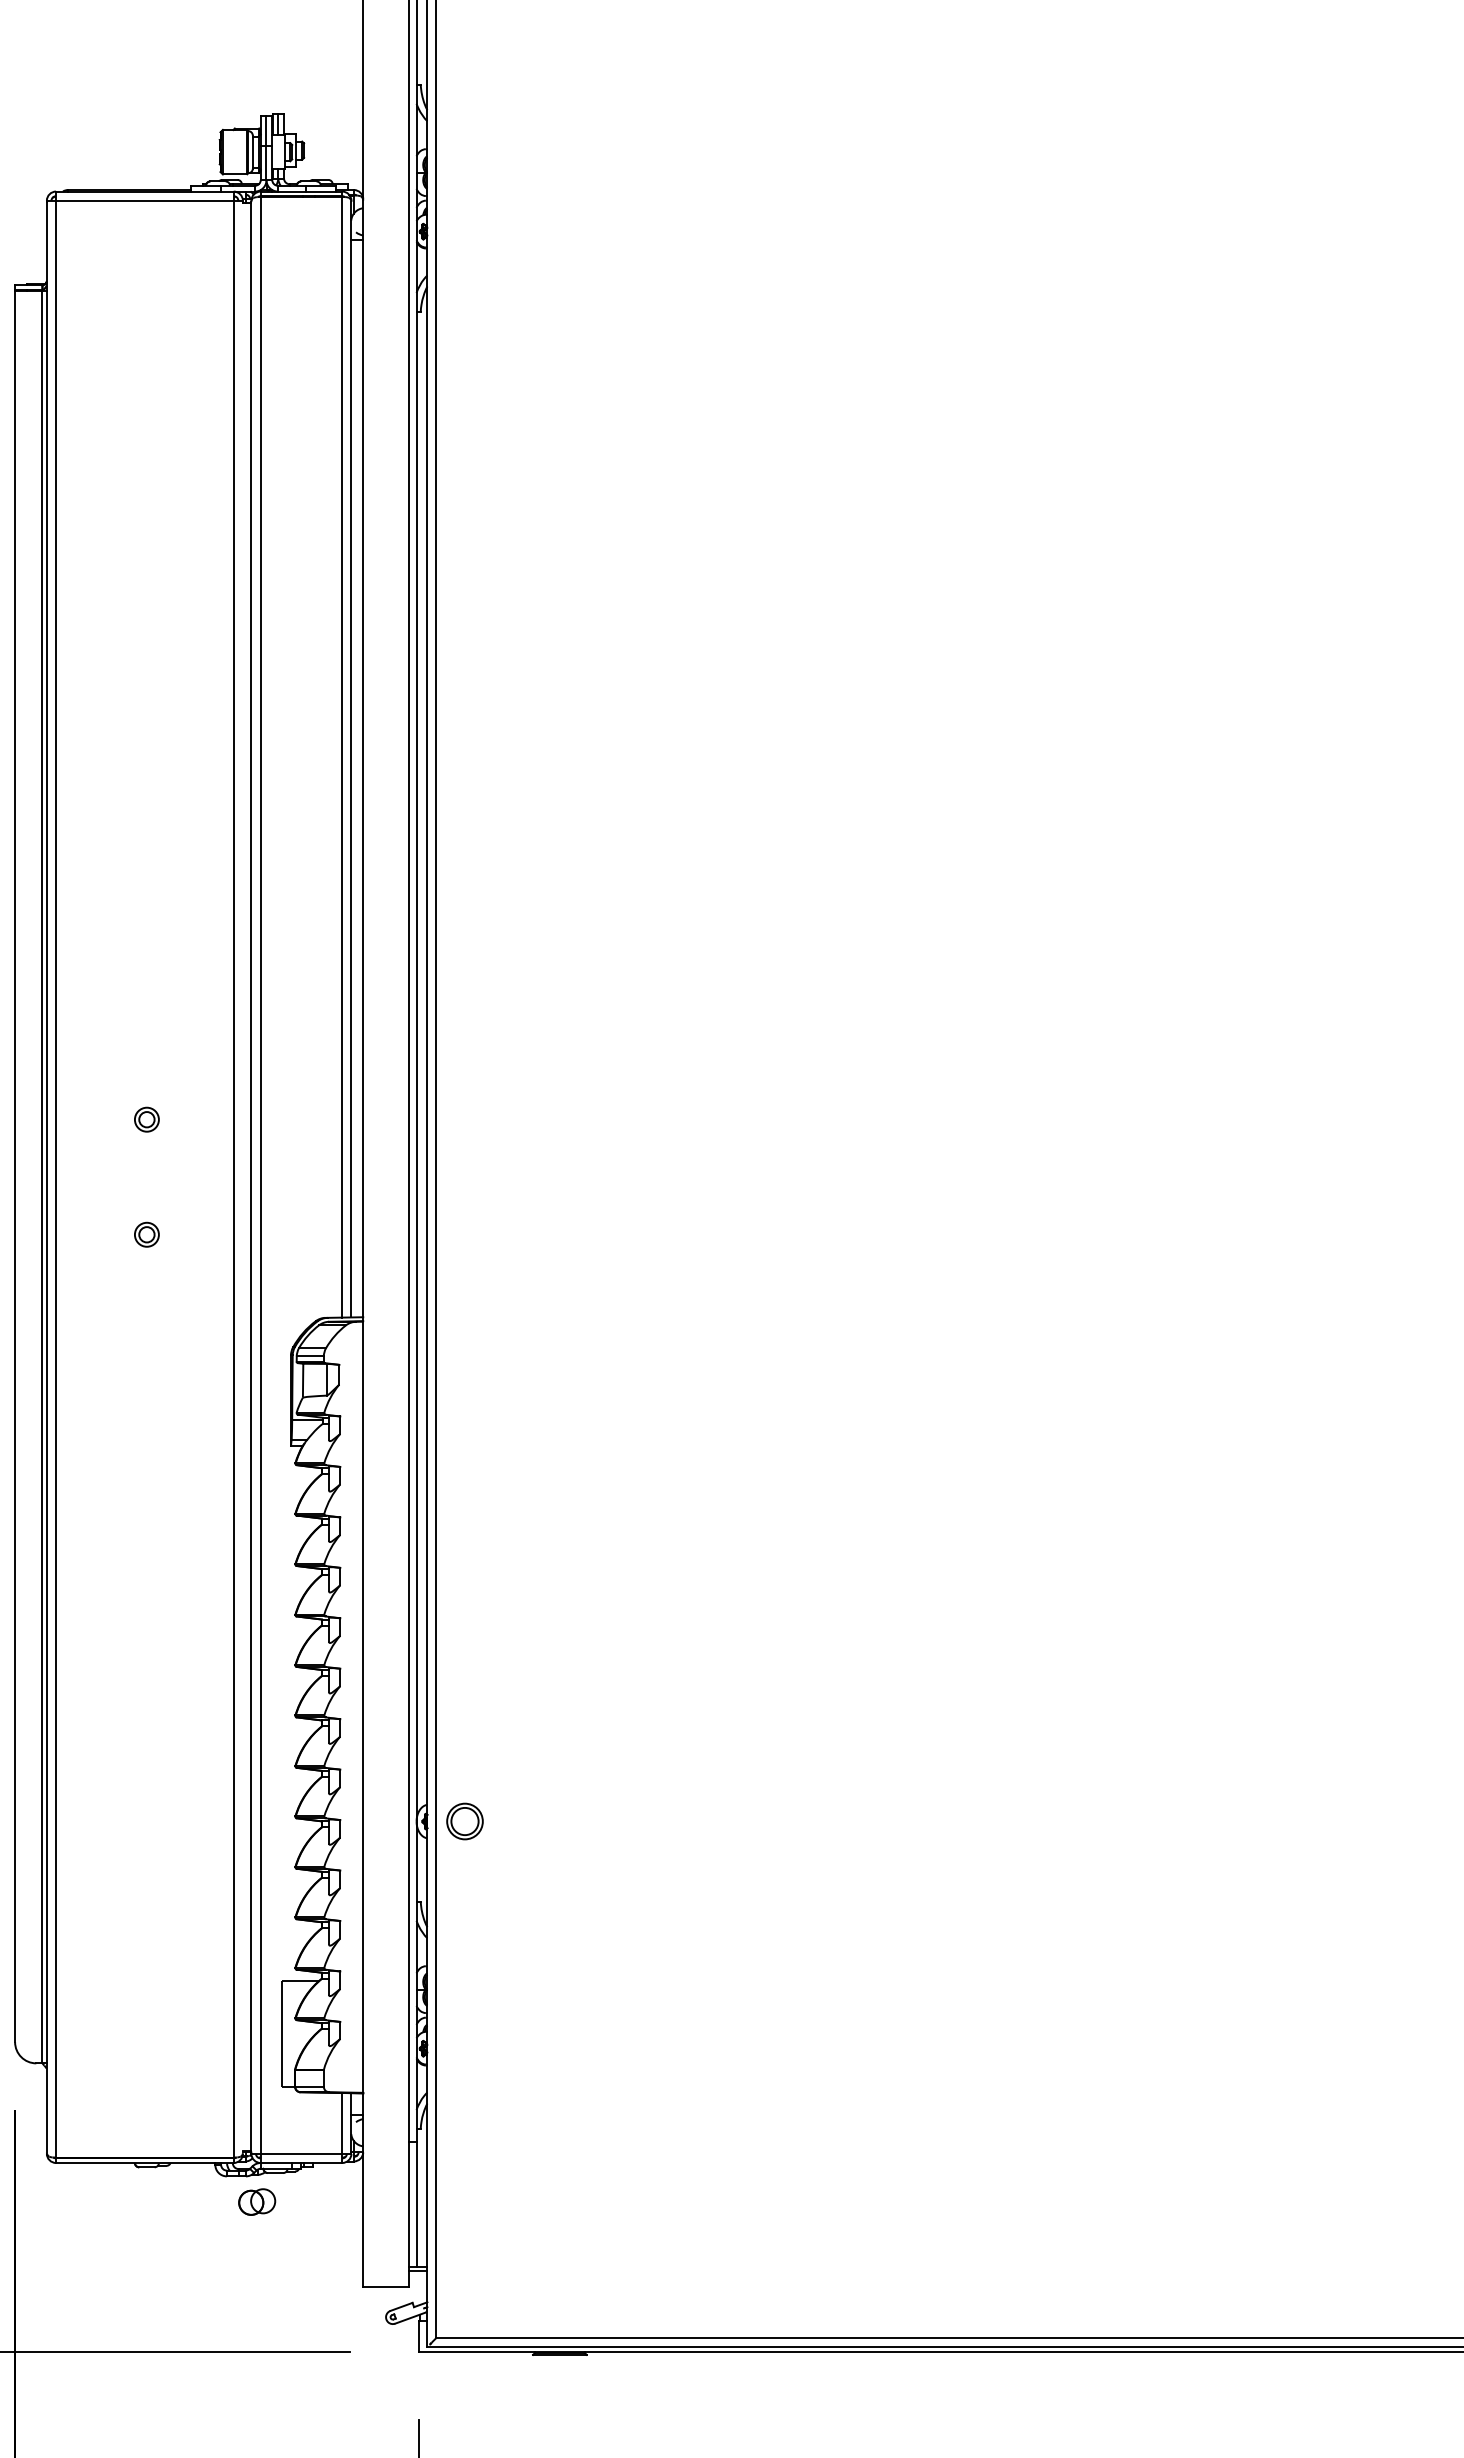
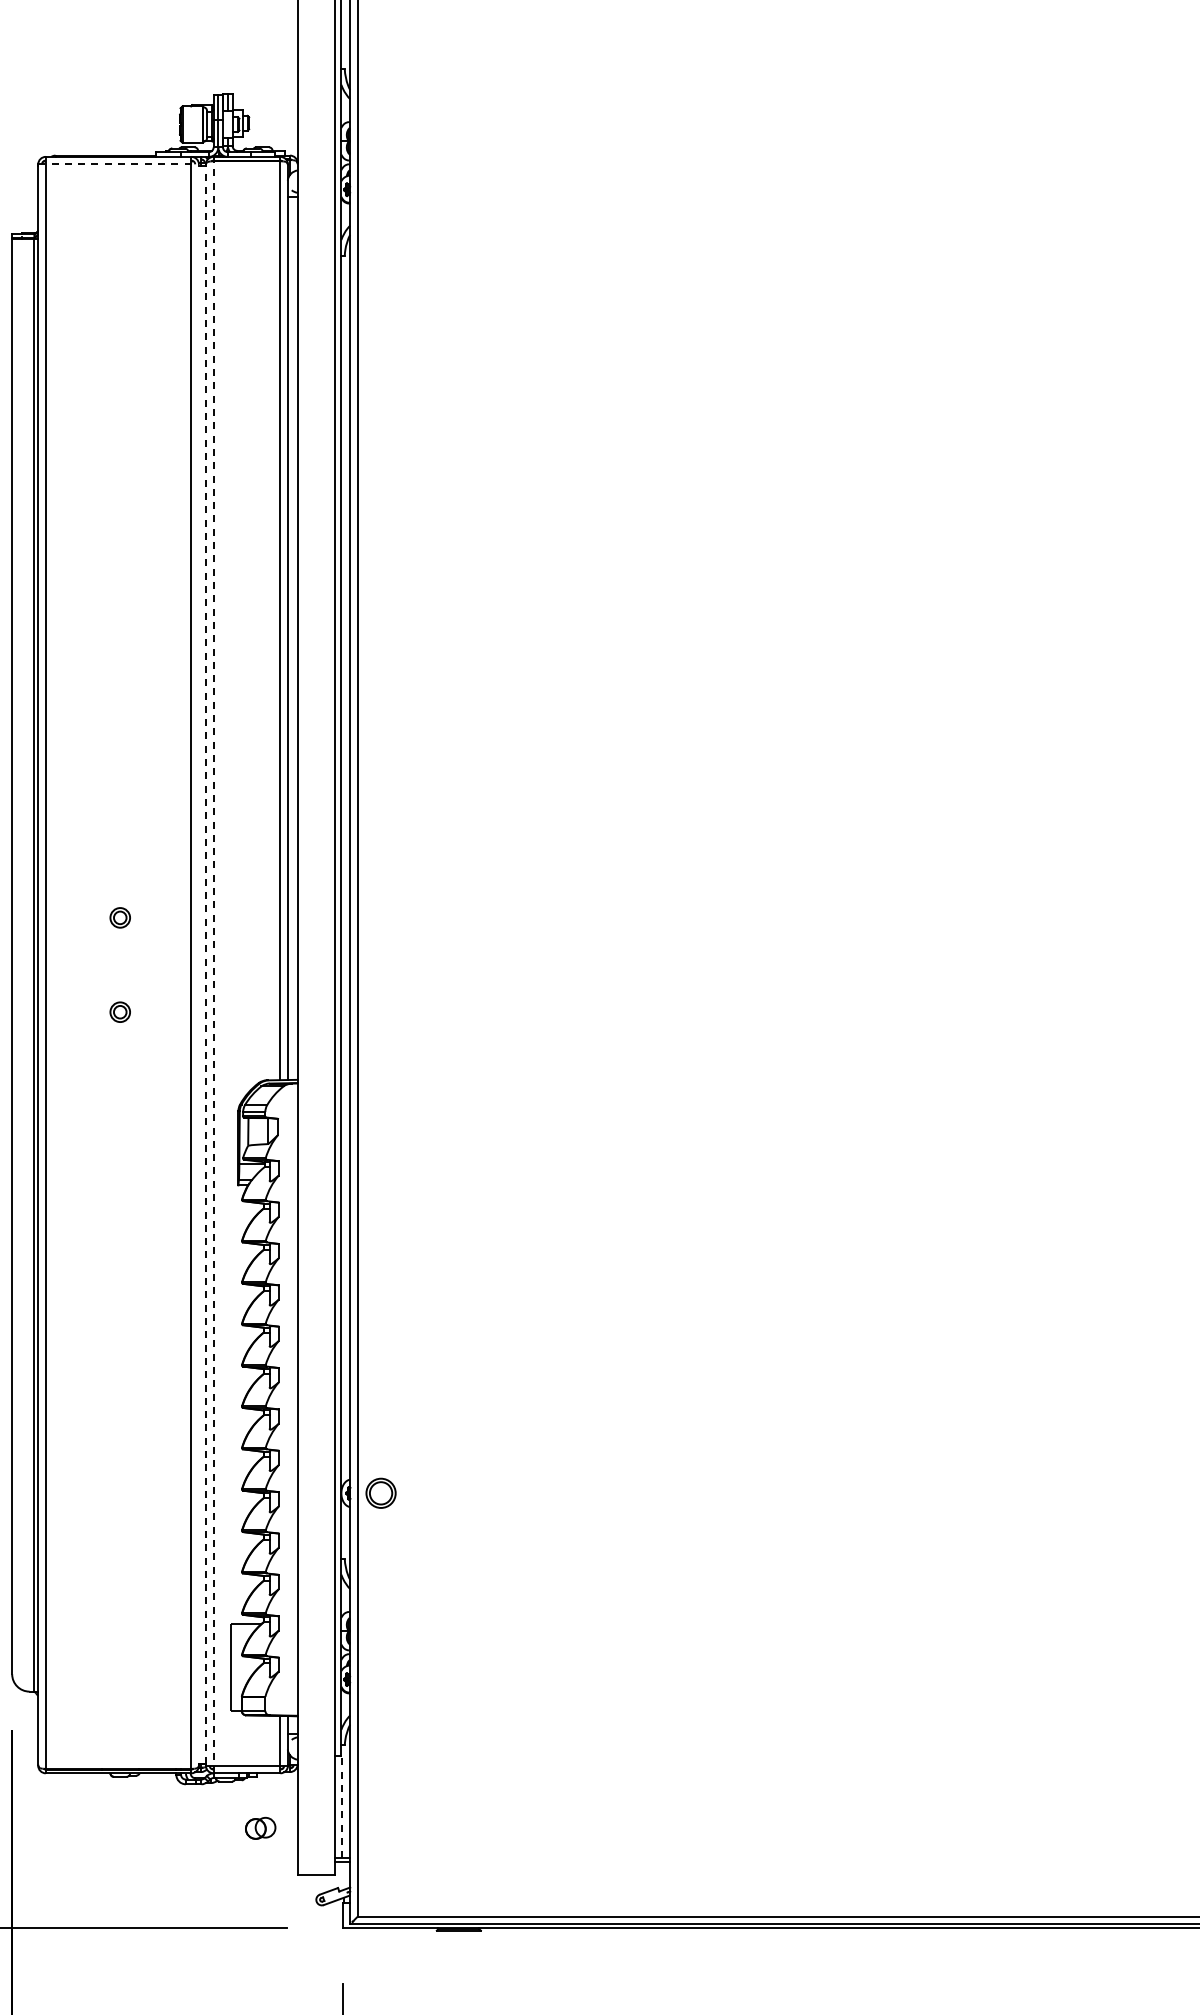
line: (145, 200) -> (119, 164), solid -> dashed
line: (250, 1176) -> (205, 964), solid -> dashed
line: (260, 1178) -> (213, 966), solid -> dashed
part: (256, 2201) -> (260, 1827), moved
line: (416, 2203) -> (341, 1806), solid -> dashed

